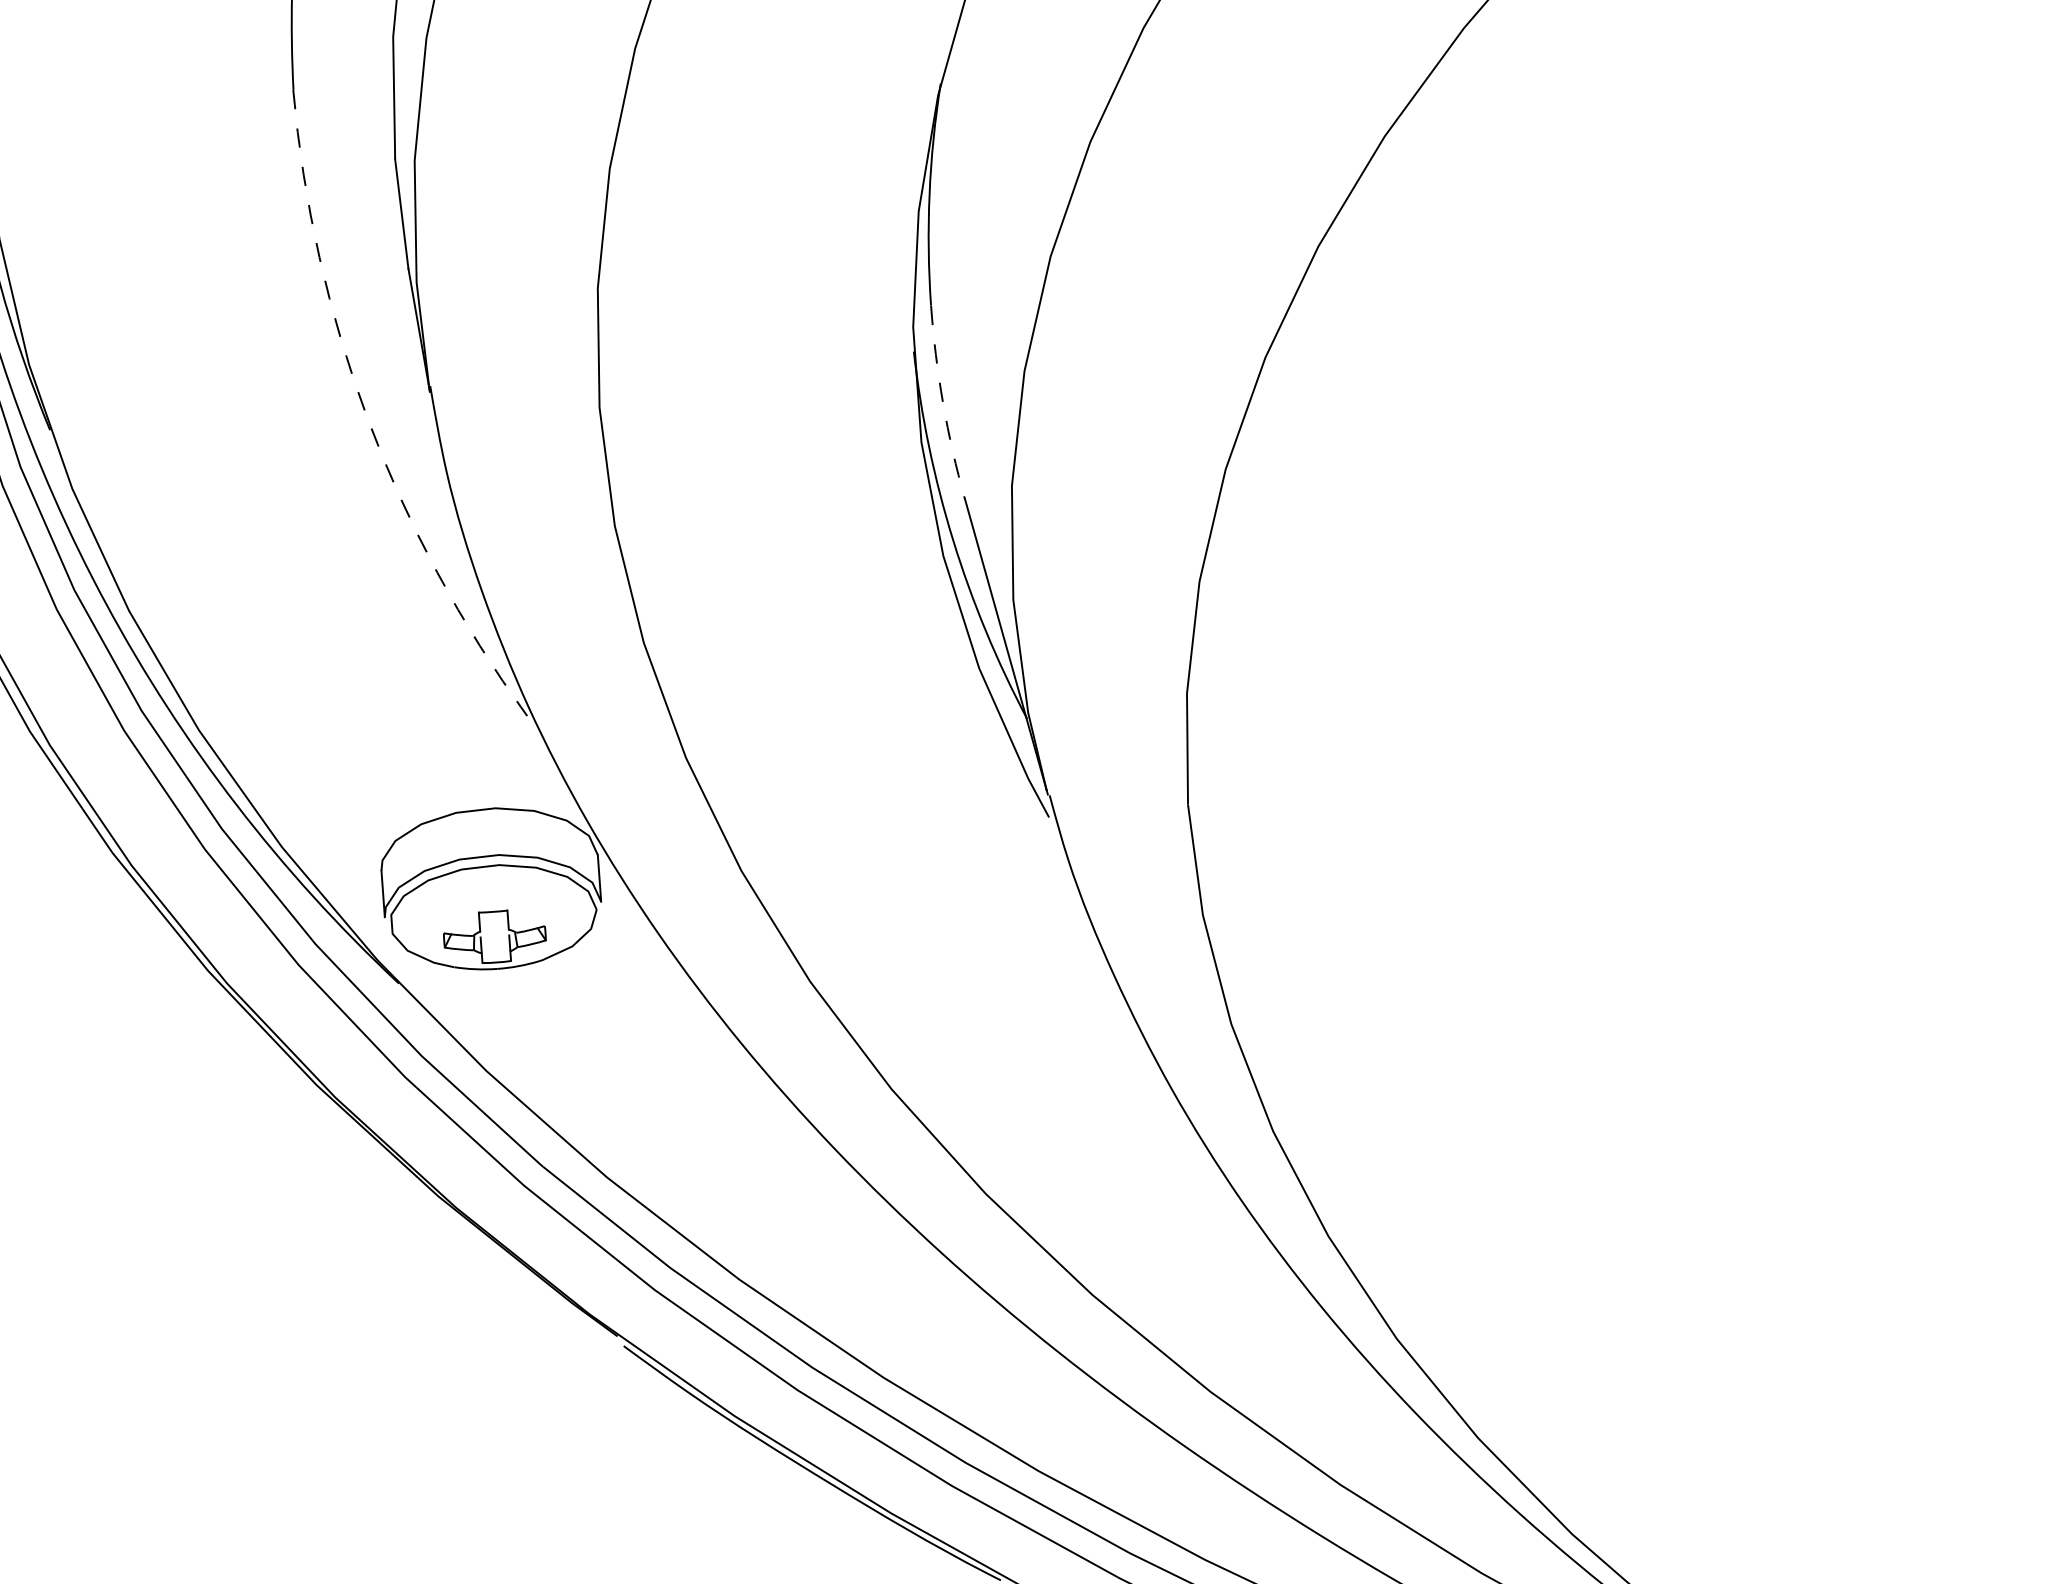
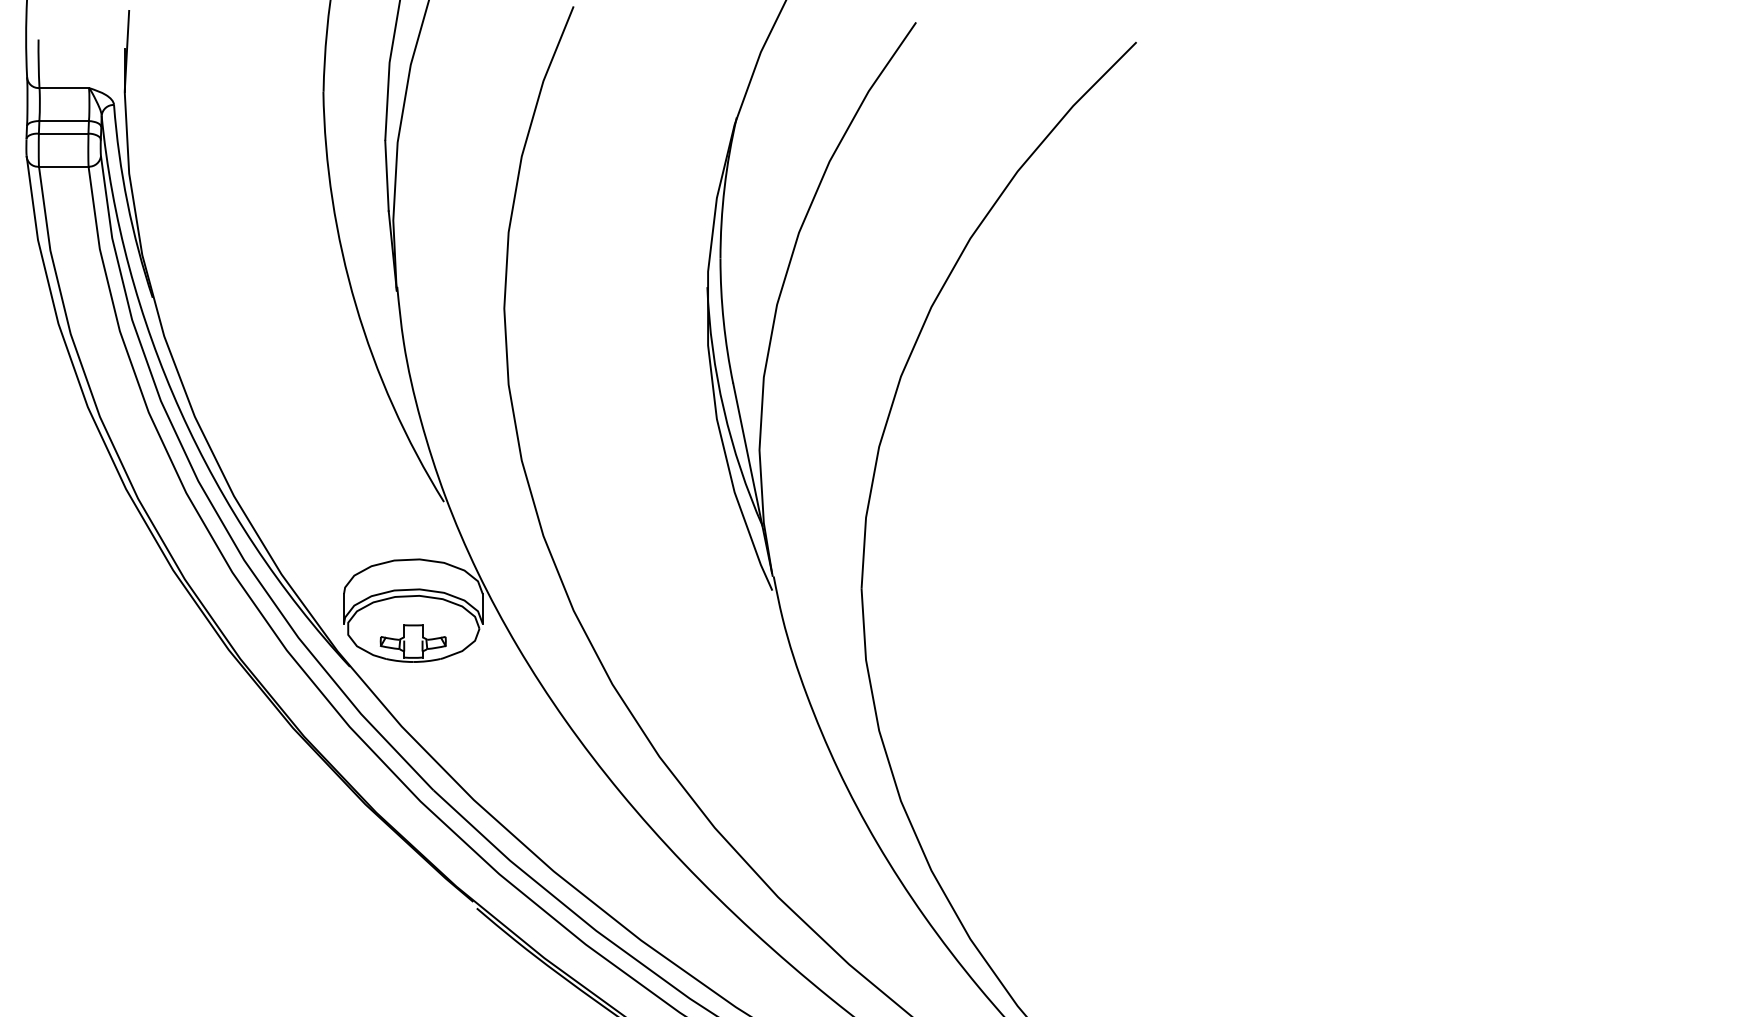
arc: (942, 403) -> (723, 321), dashed -> solid
arc: (367, 419) -> (355, 305), dashed -> solid

